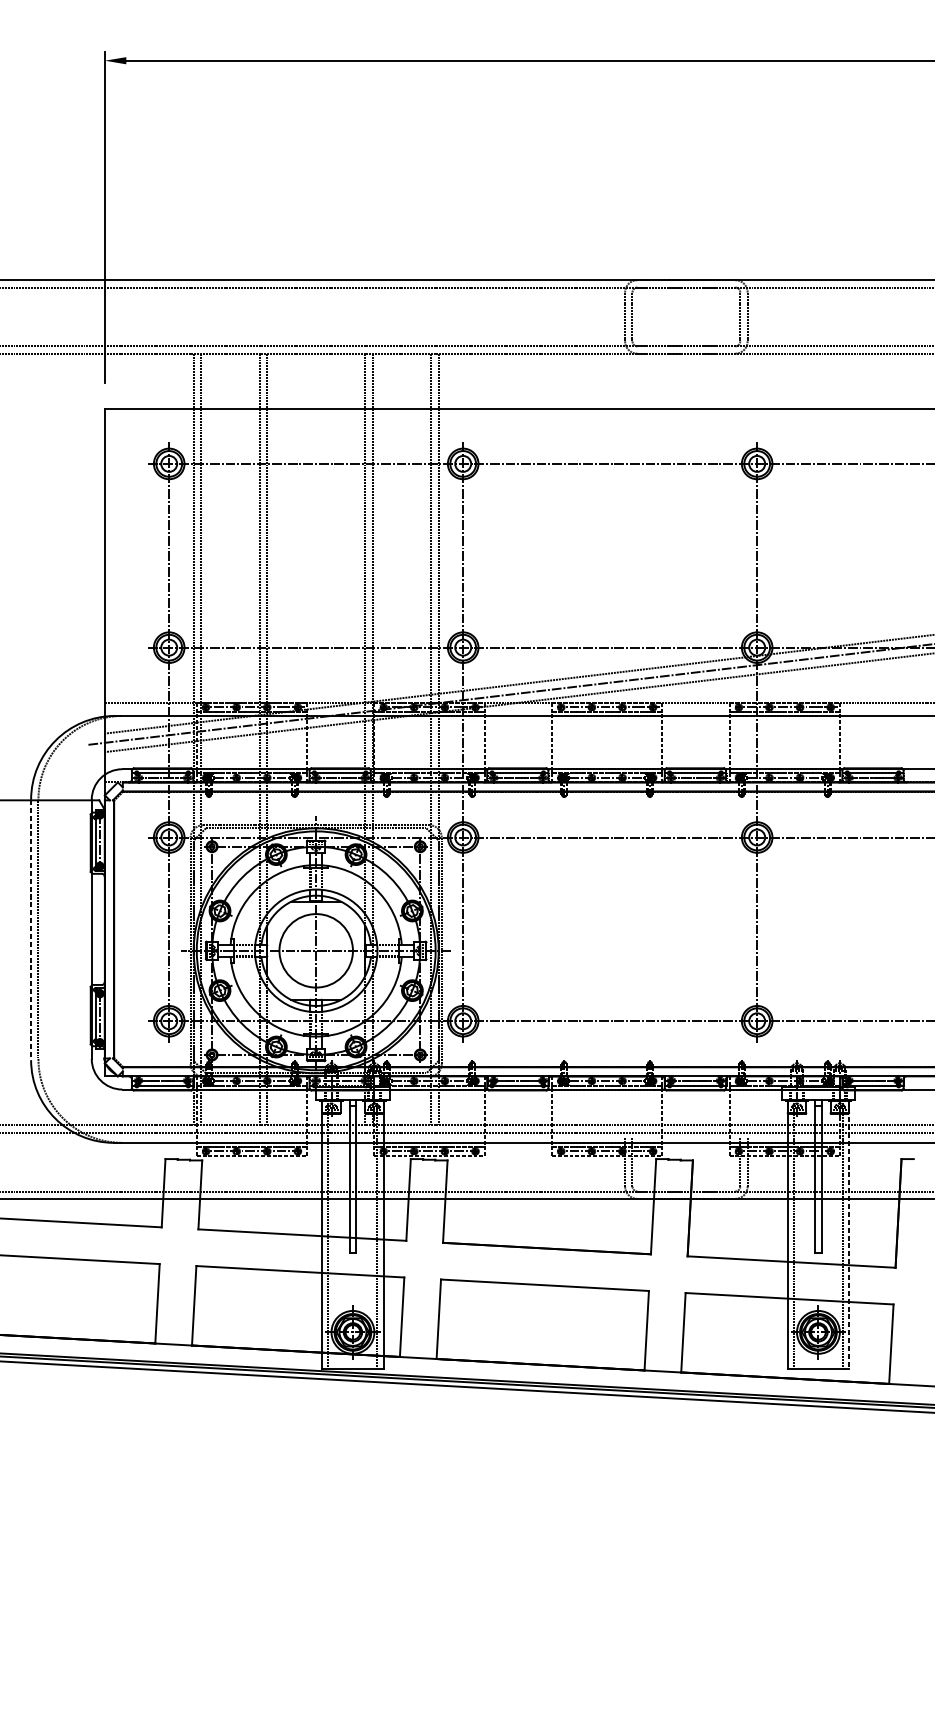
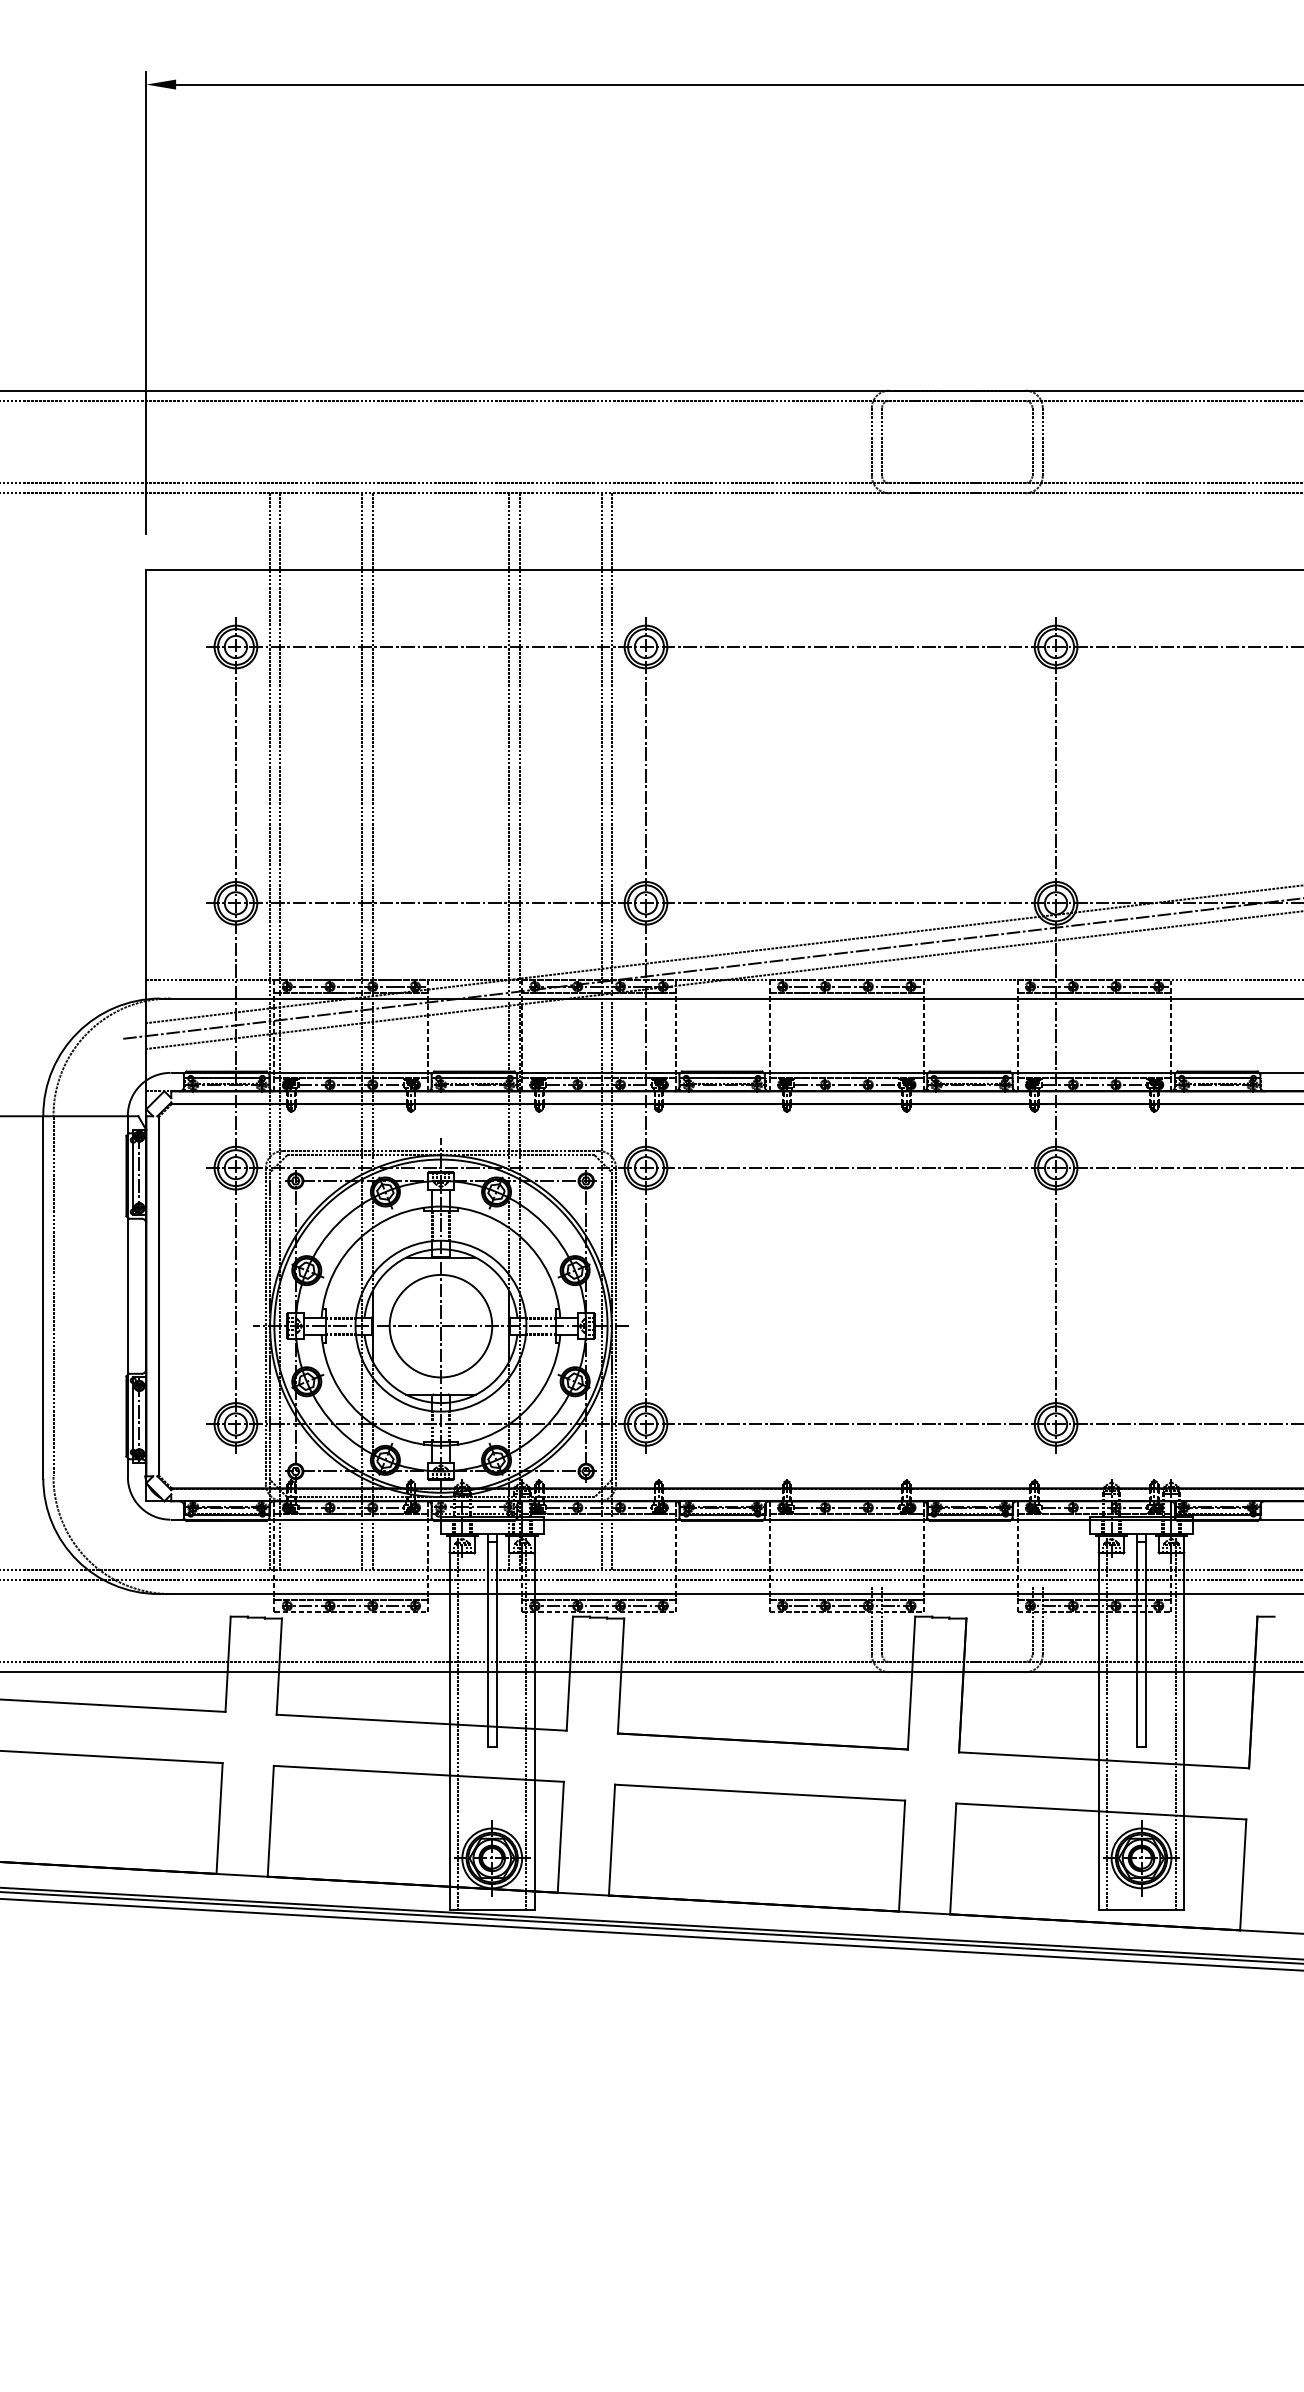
line: (31, 930) -> (43, 1297), dashed -> solid
line: (849, 1235) -> (1184, 1723), dashed -> solid

